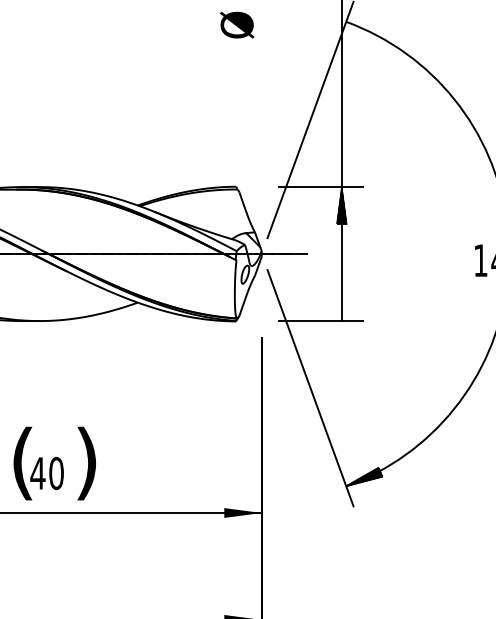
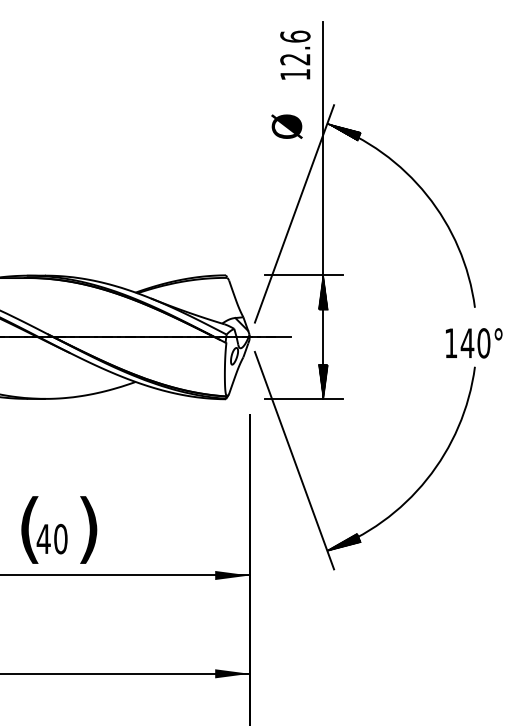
text: (236, 24) -> (286, 126), moved
hatch: (363, 30) -> (343, 131), added
hatch: (340, 302) -> (322, 381), added

